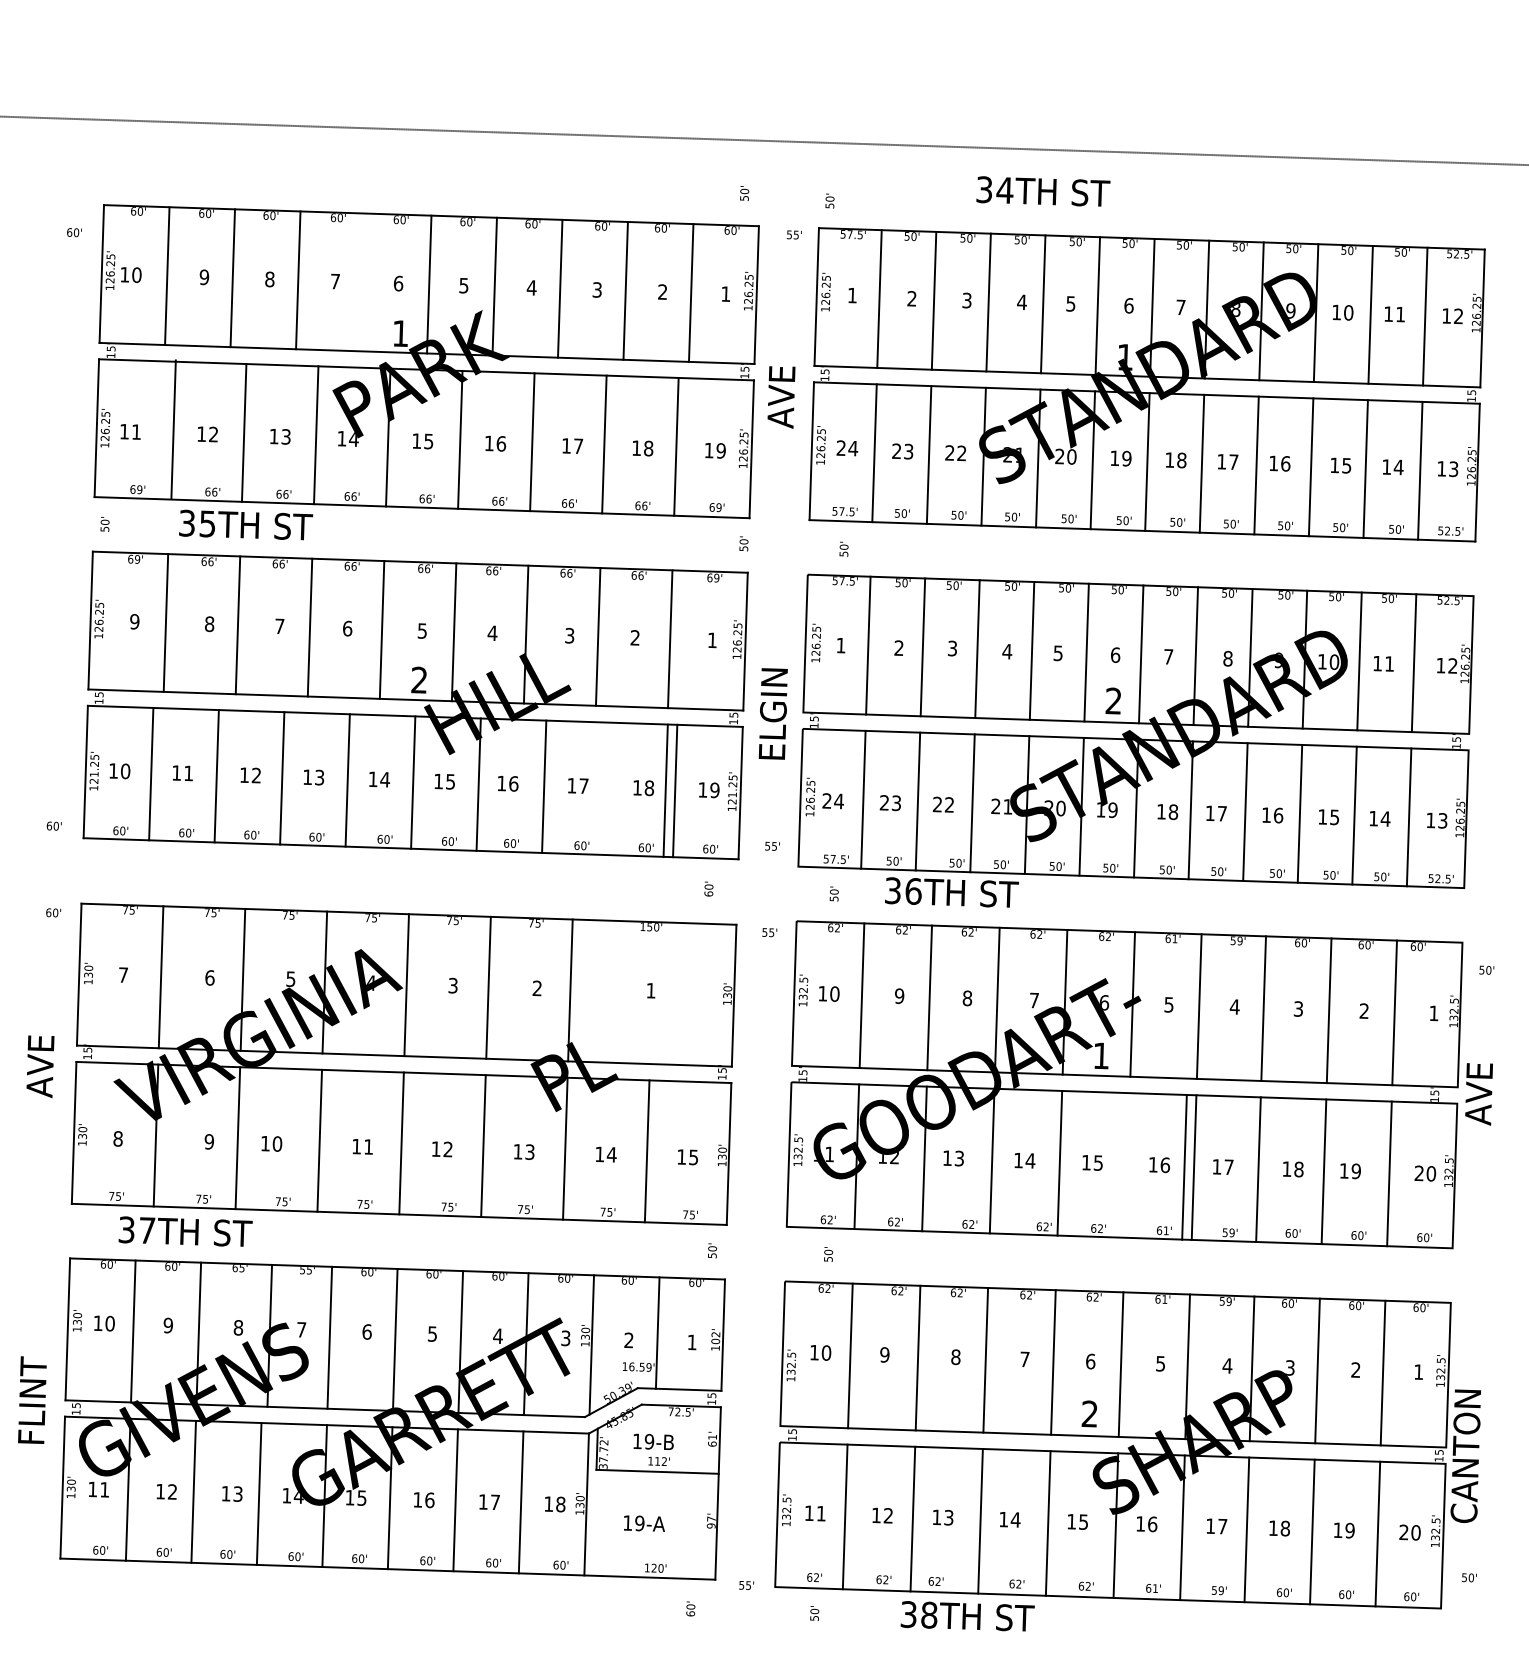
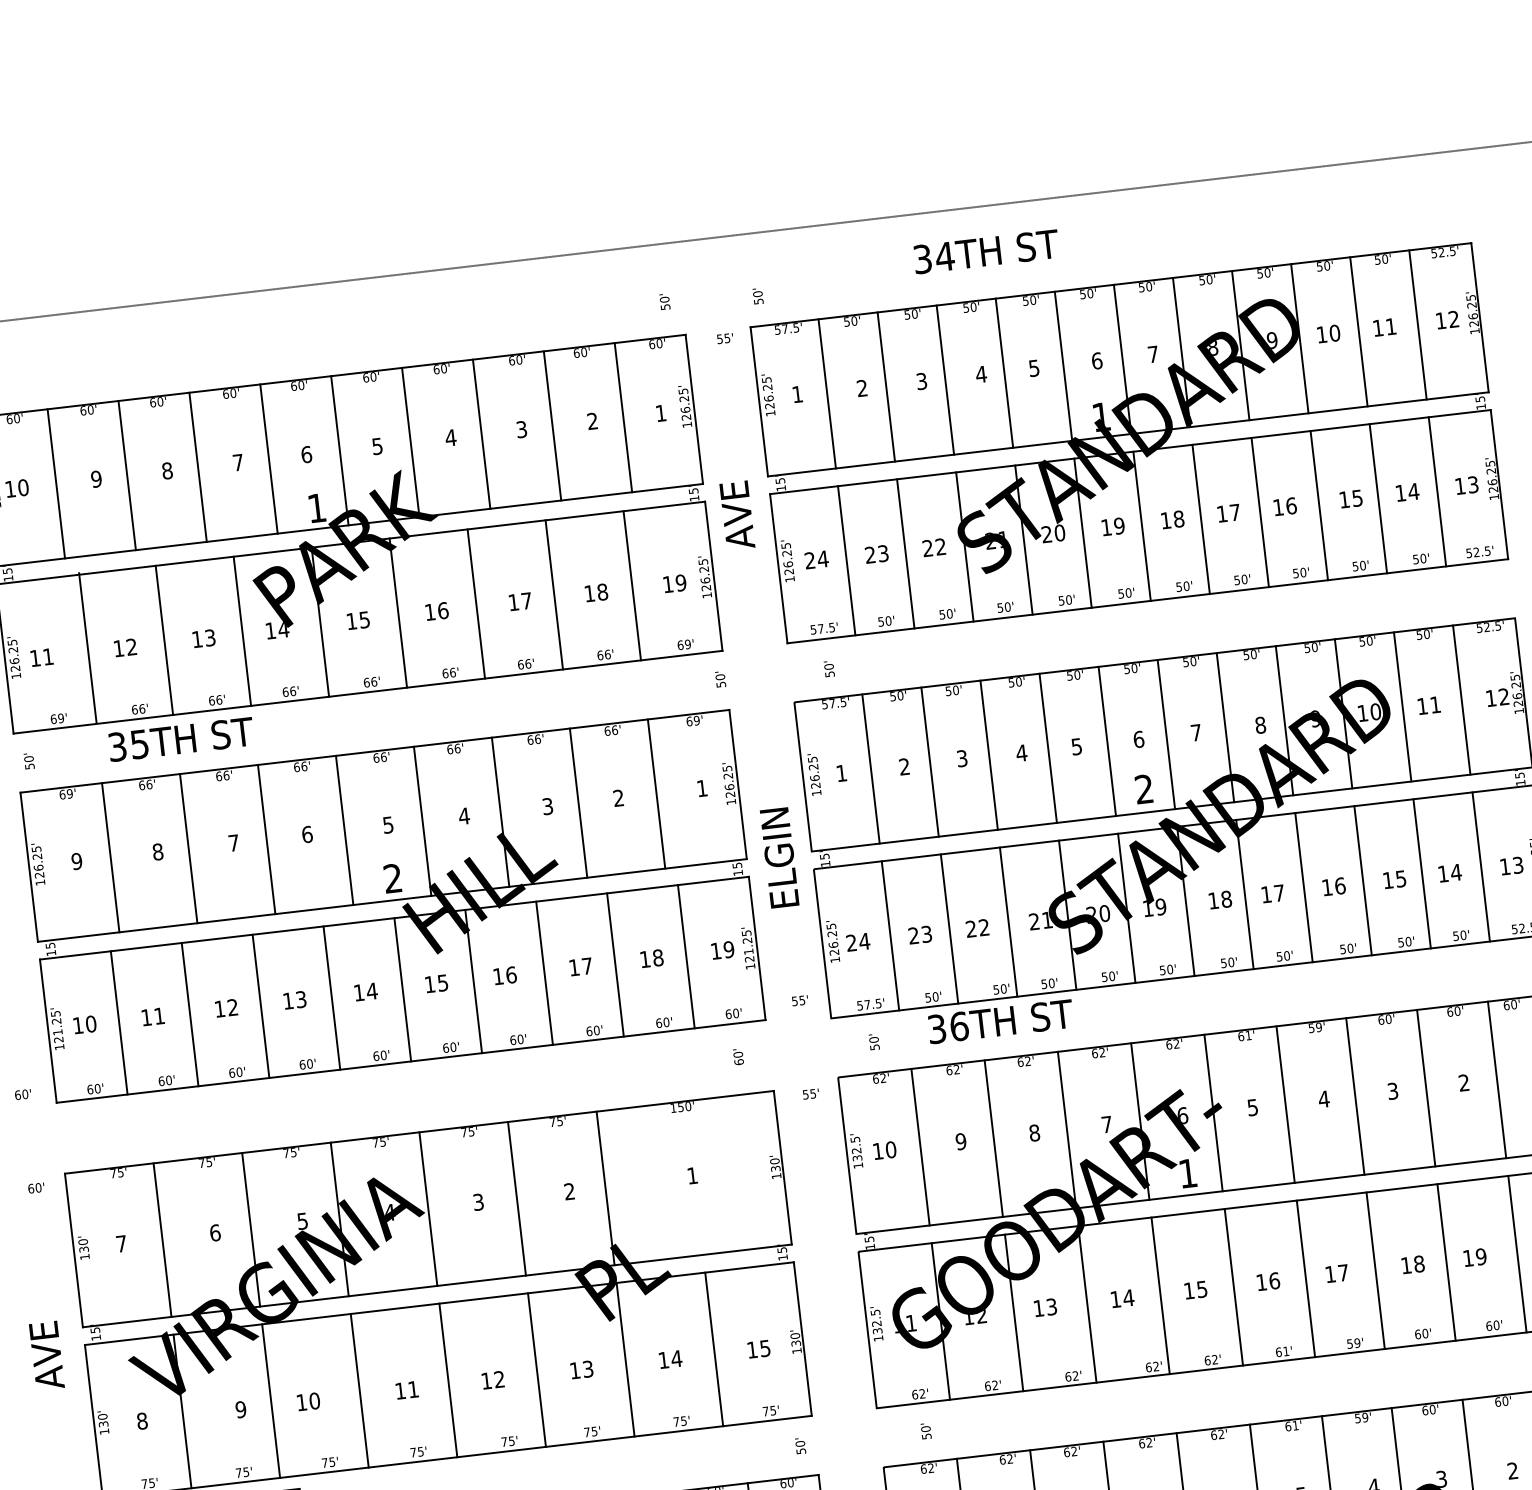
line: (363, 282) -> (268, 459), added
line: (665, 790) -> (615, 964), moved
line: (1184, 1167) -> (1233, 1287), moved

